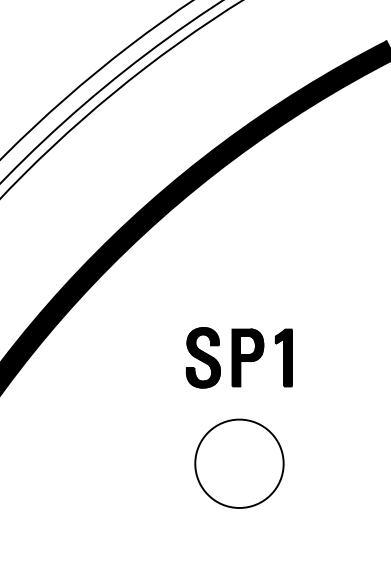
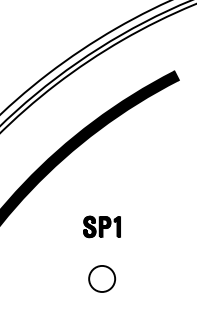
part: (237, 356) -> (101, 226), size x0.7
circle: (237, 462) -> (101, 278), size x0.6

